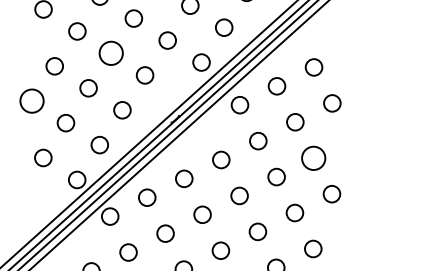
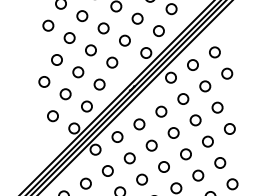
circle: (110, 53) -> (90, 50), size x0.71
circle: (32, 100) -> (44, 81), size x0.71
circle: (313, 157) -> (217, 107), size x0.71

